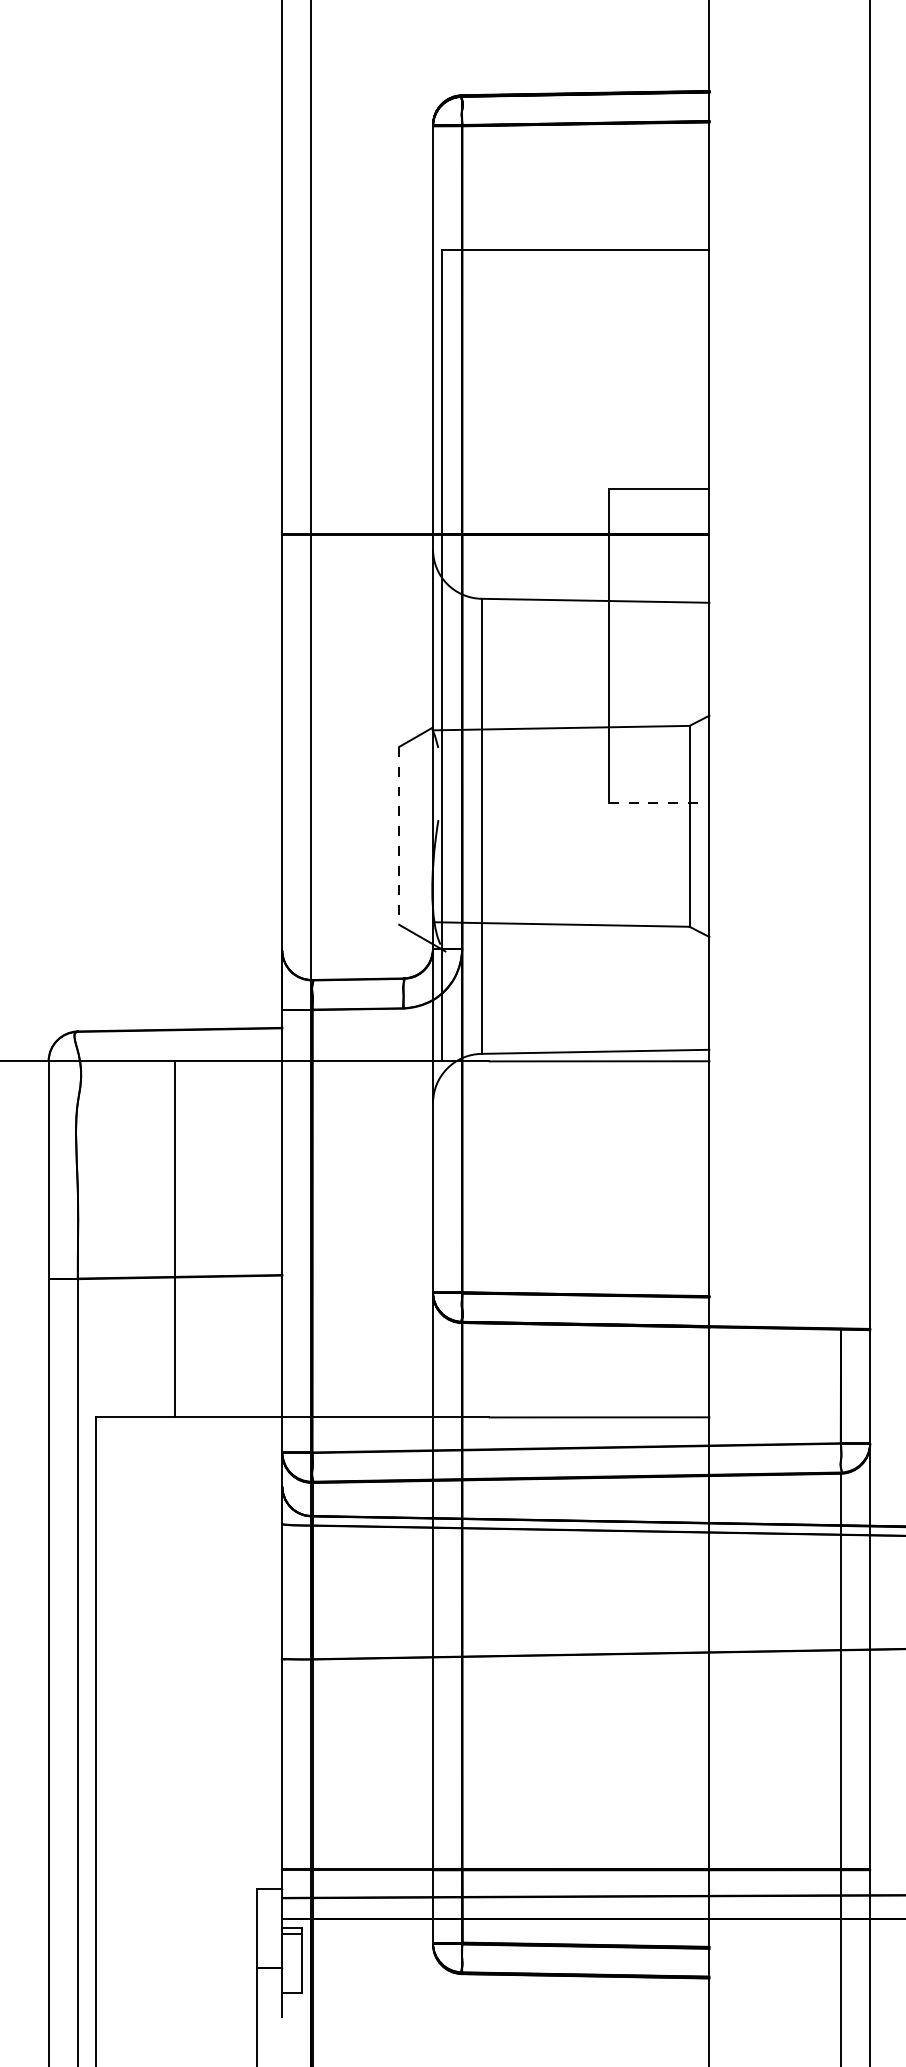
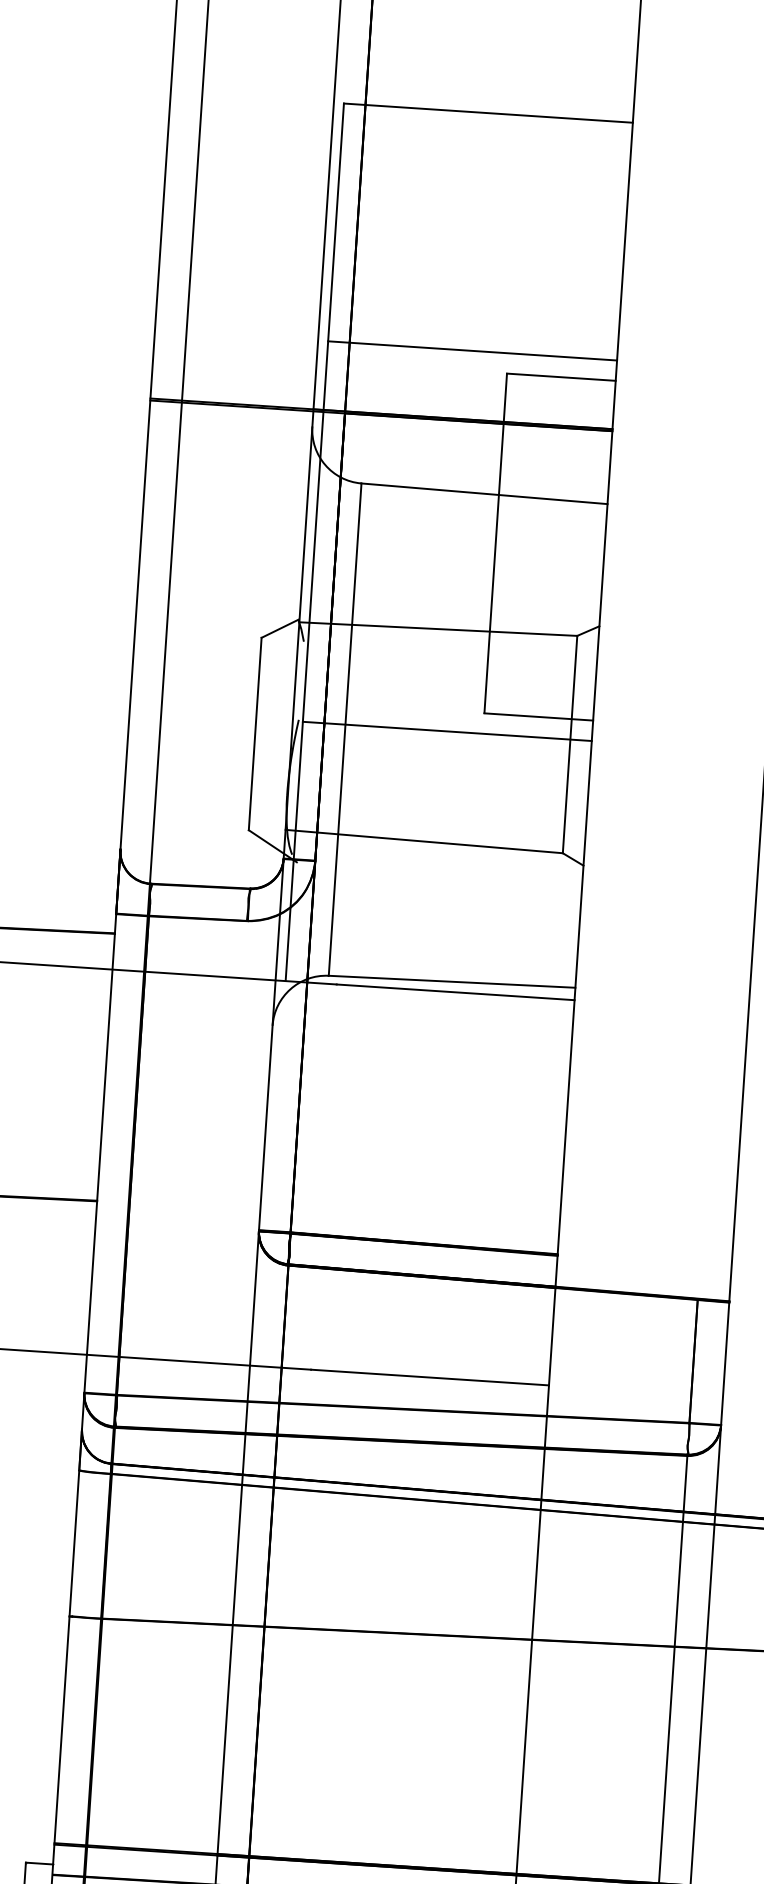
line: (575, 470) -> (472, 351), added
line: (659, 802) -> (539, 716), dashed -> solid
line: (575, 821) -> (447, 731), added
line: (399, 835) -> (255, 733), dashed -> solid

